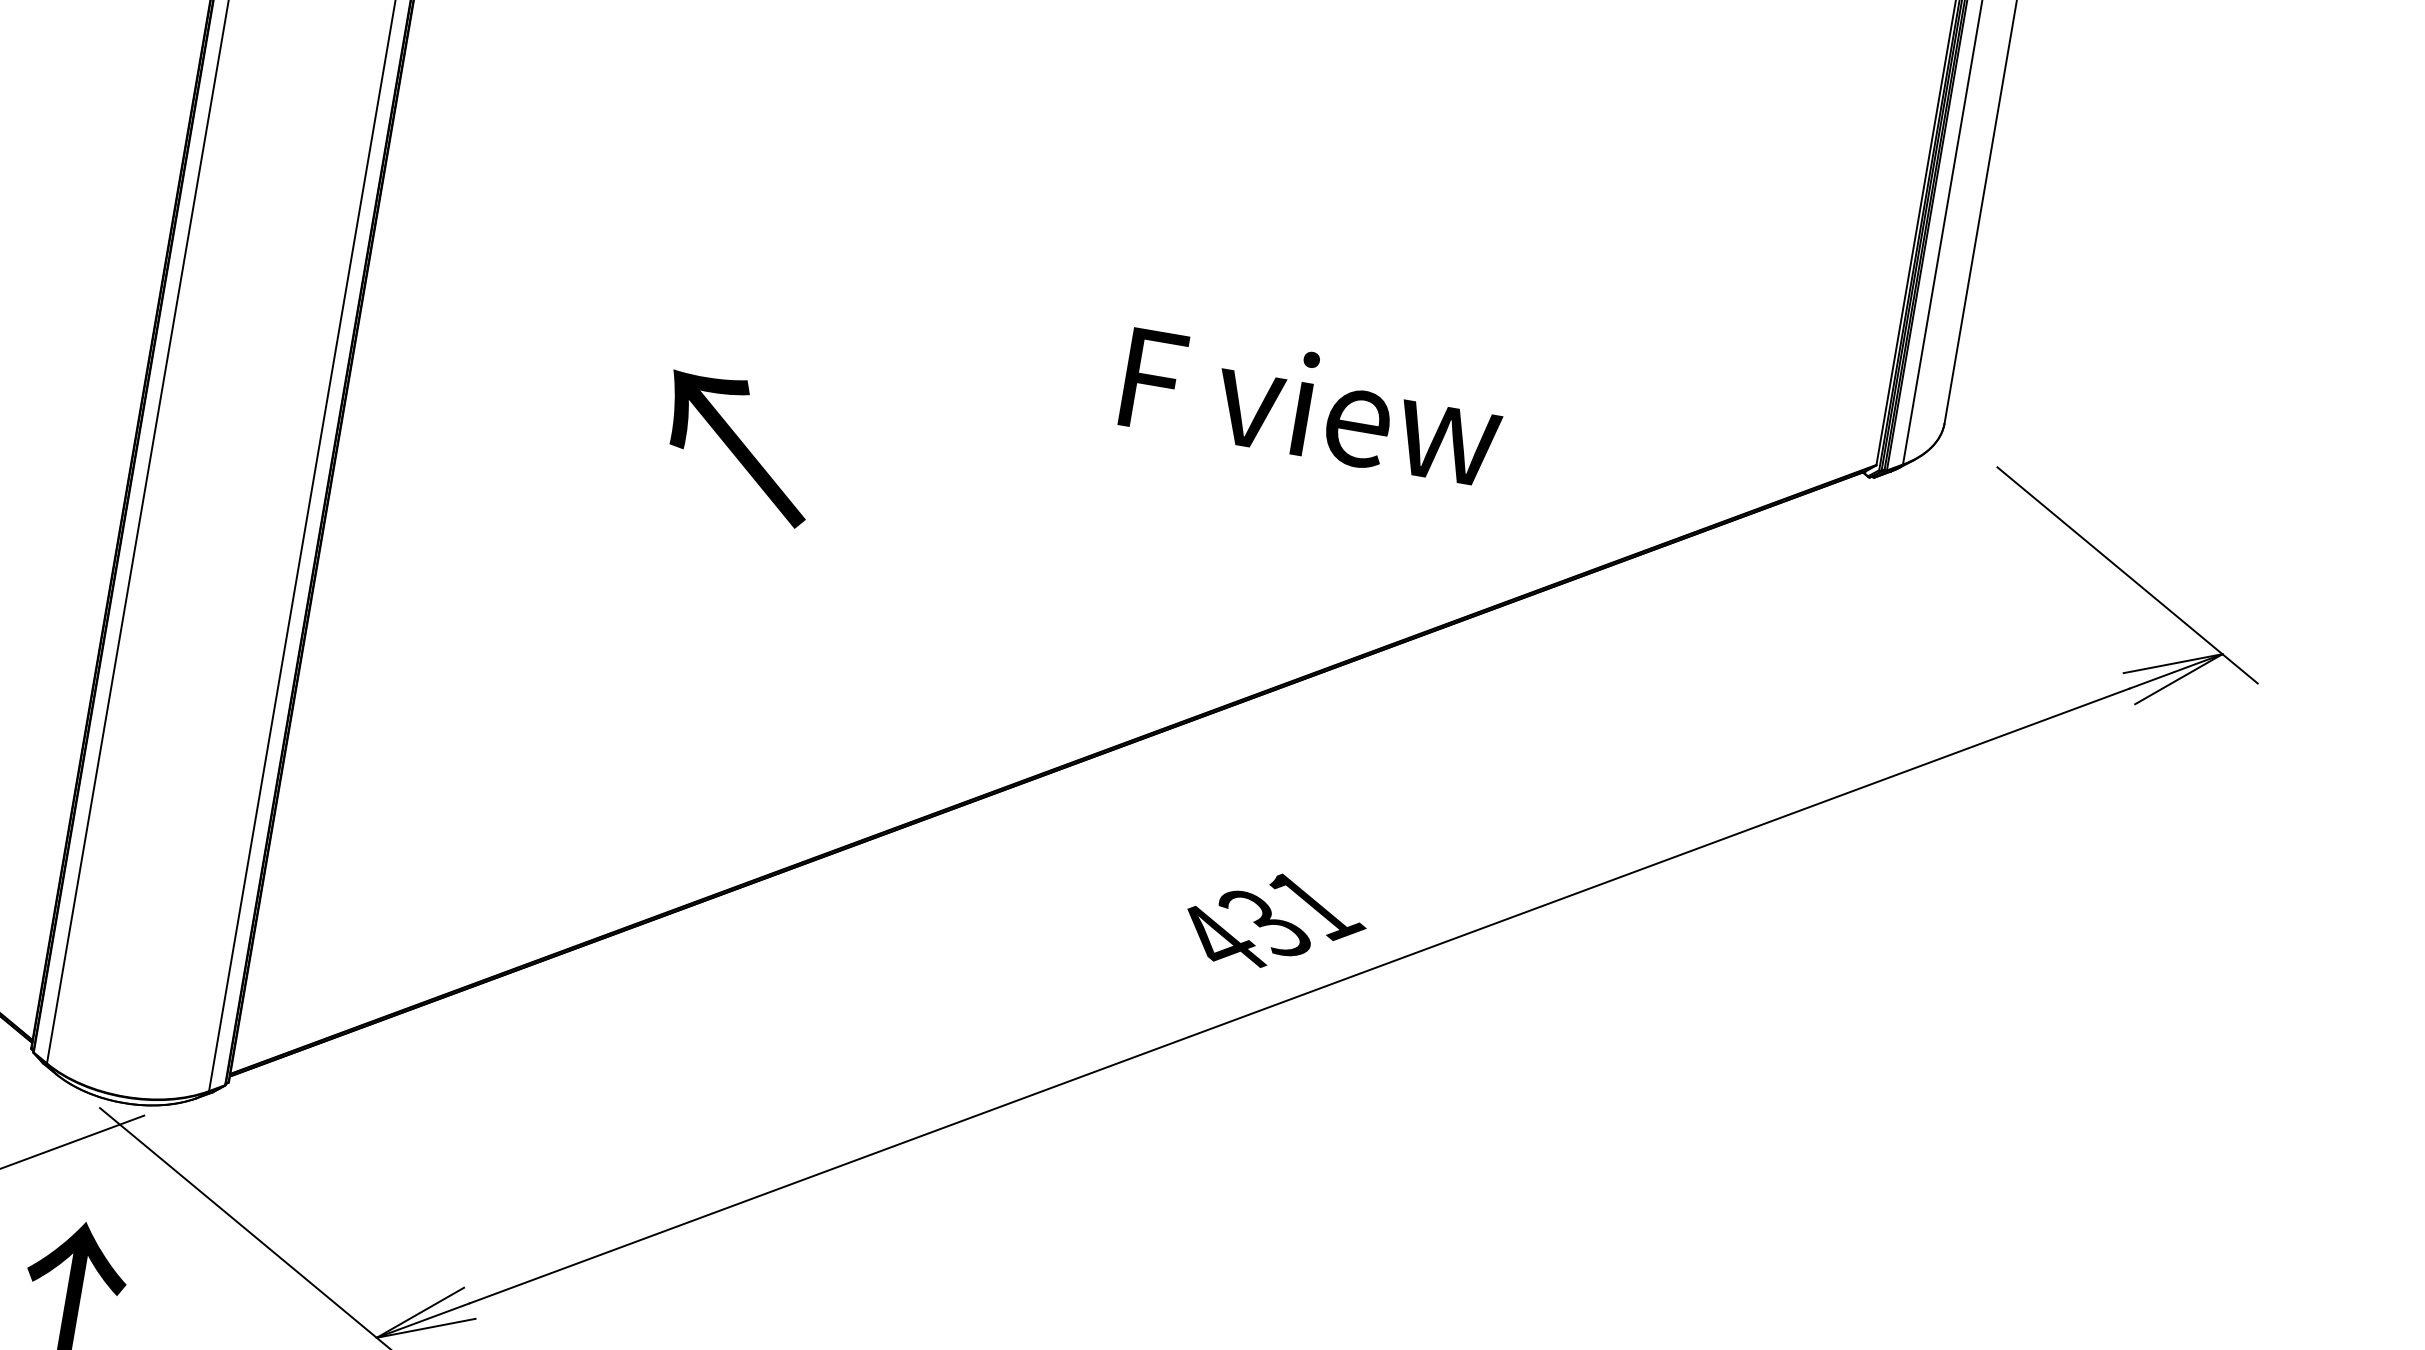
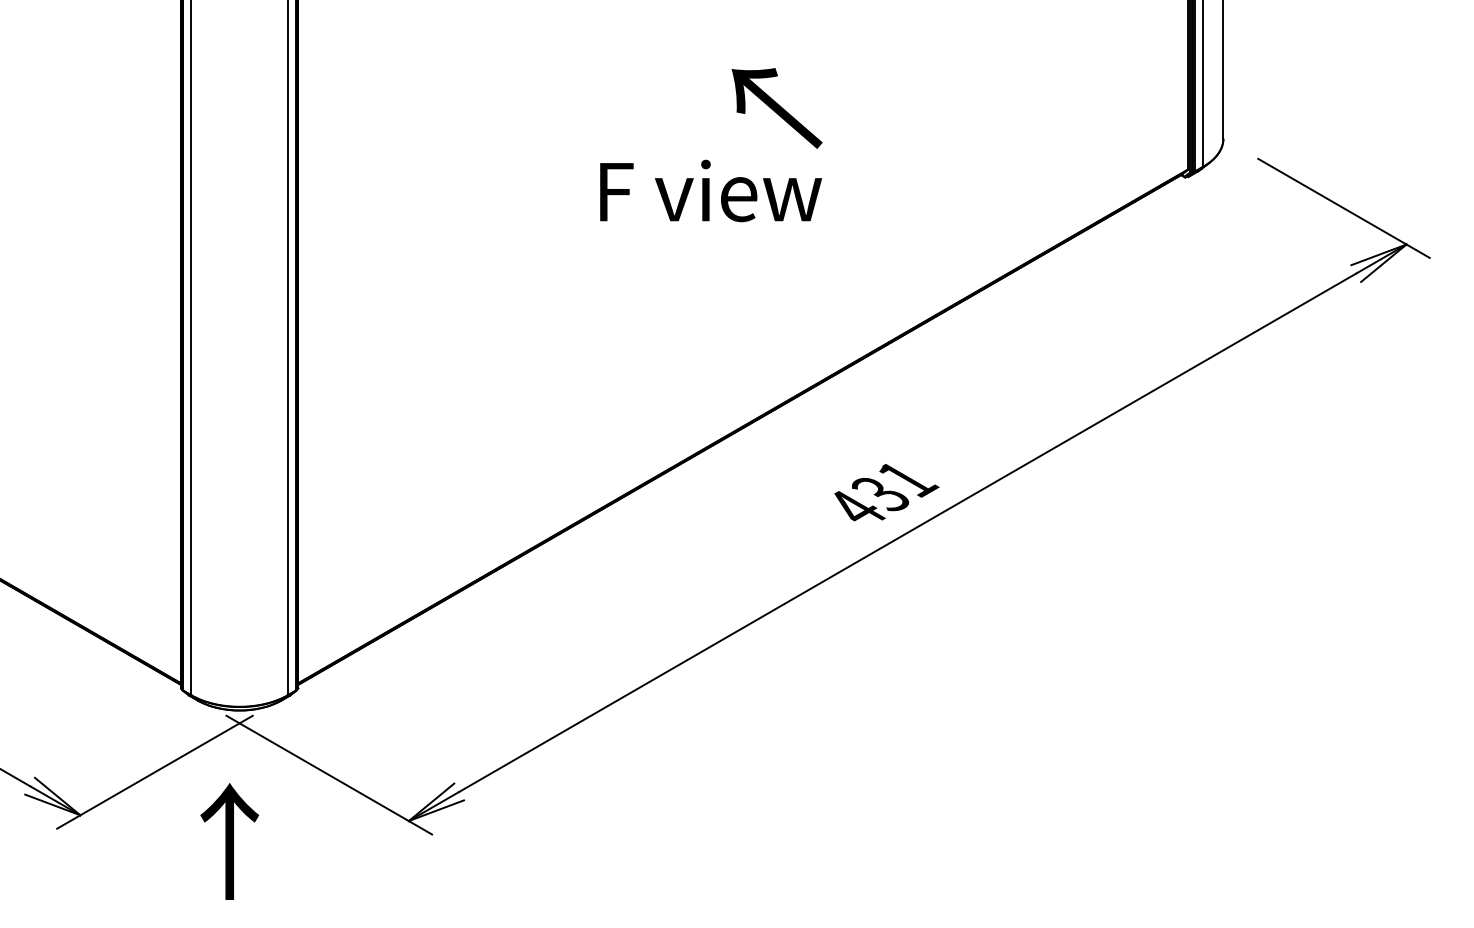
text: (1311, 404) -> (710, 190), moved
text: (737, 448) -> (776, 108), moved

